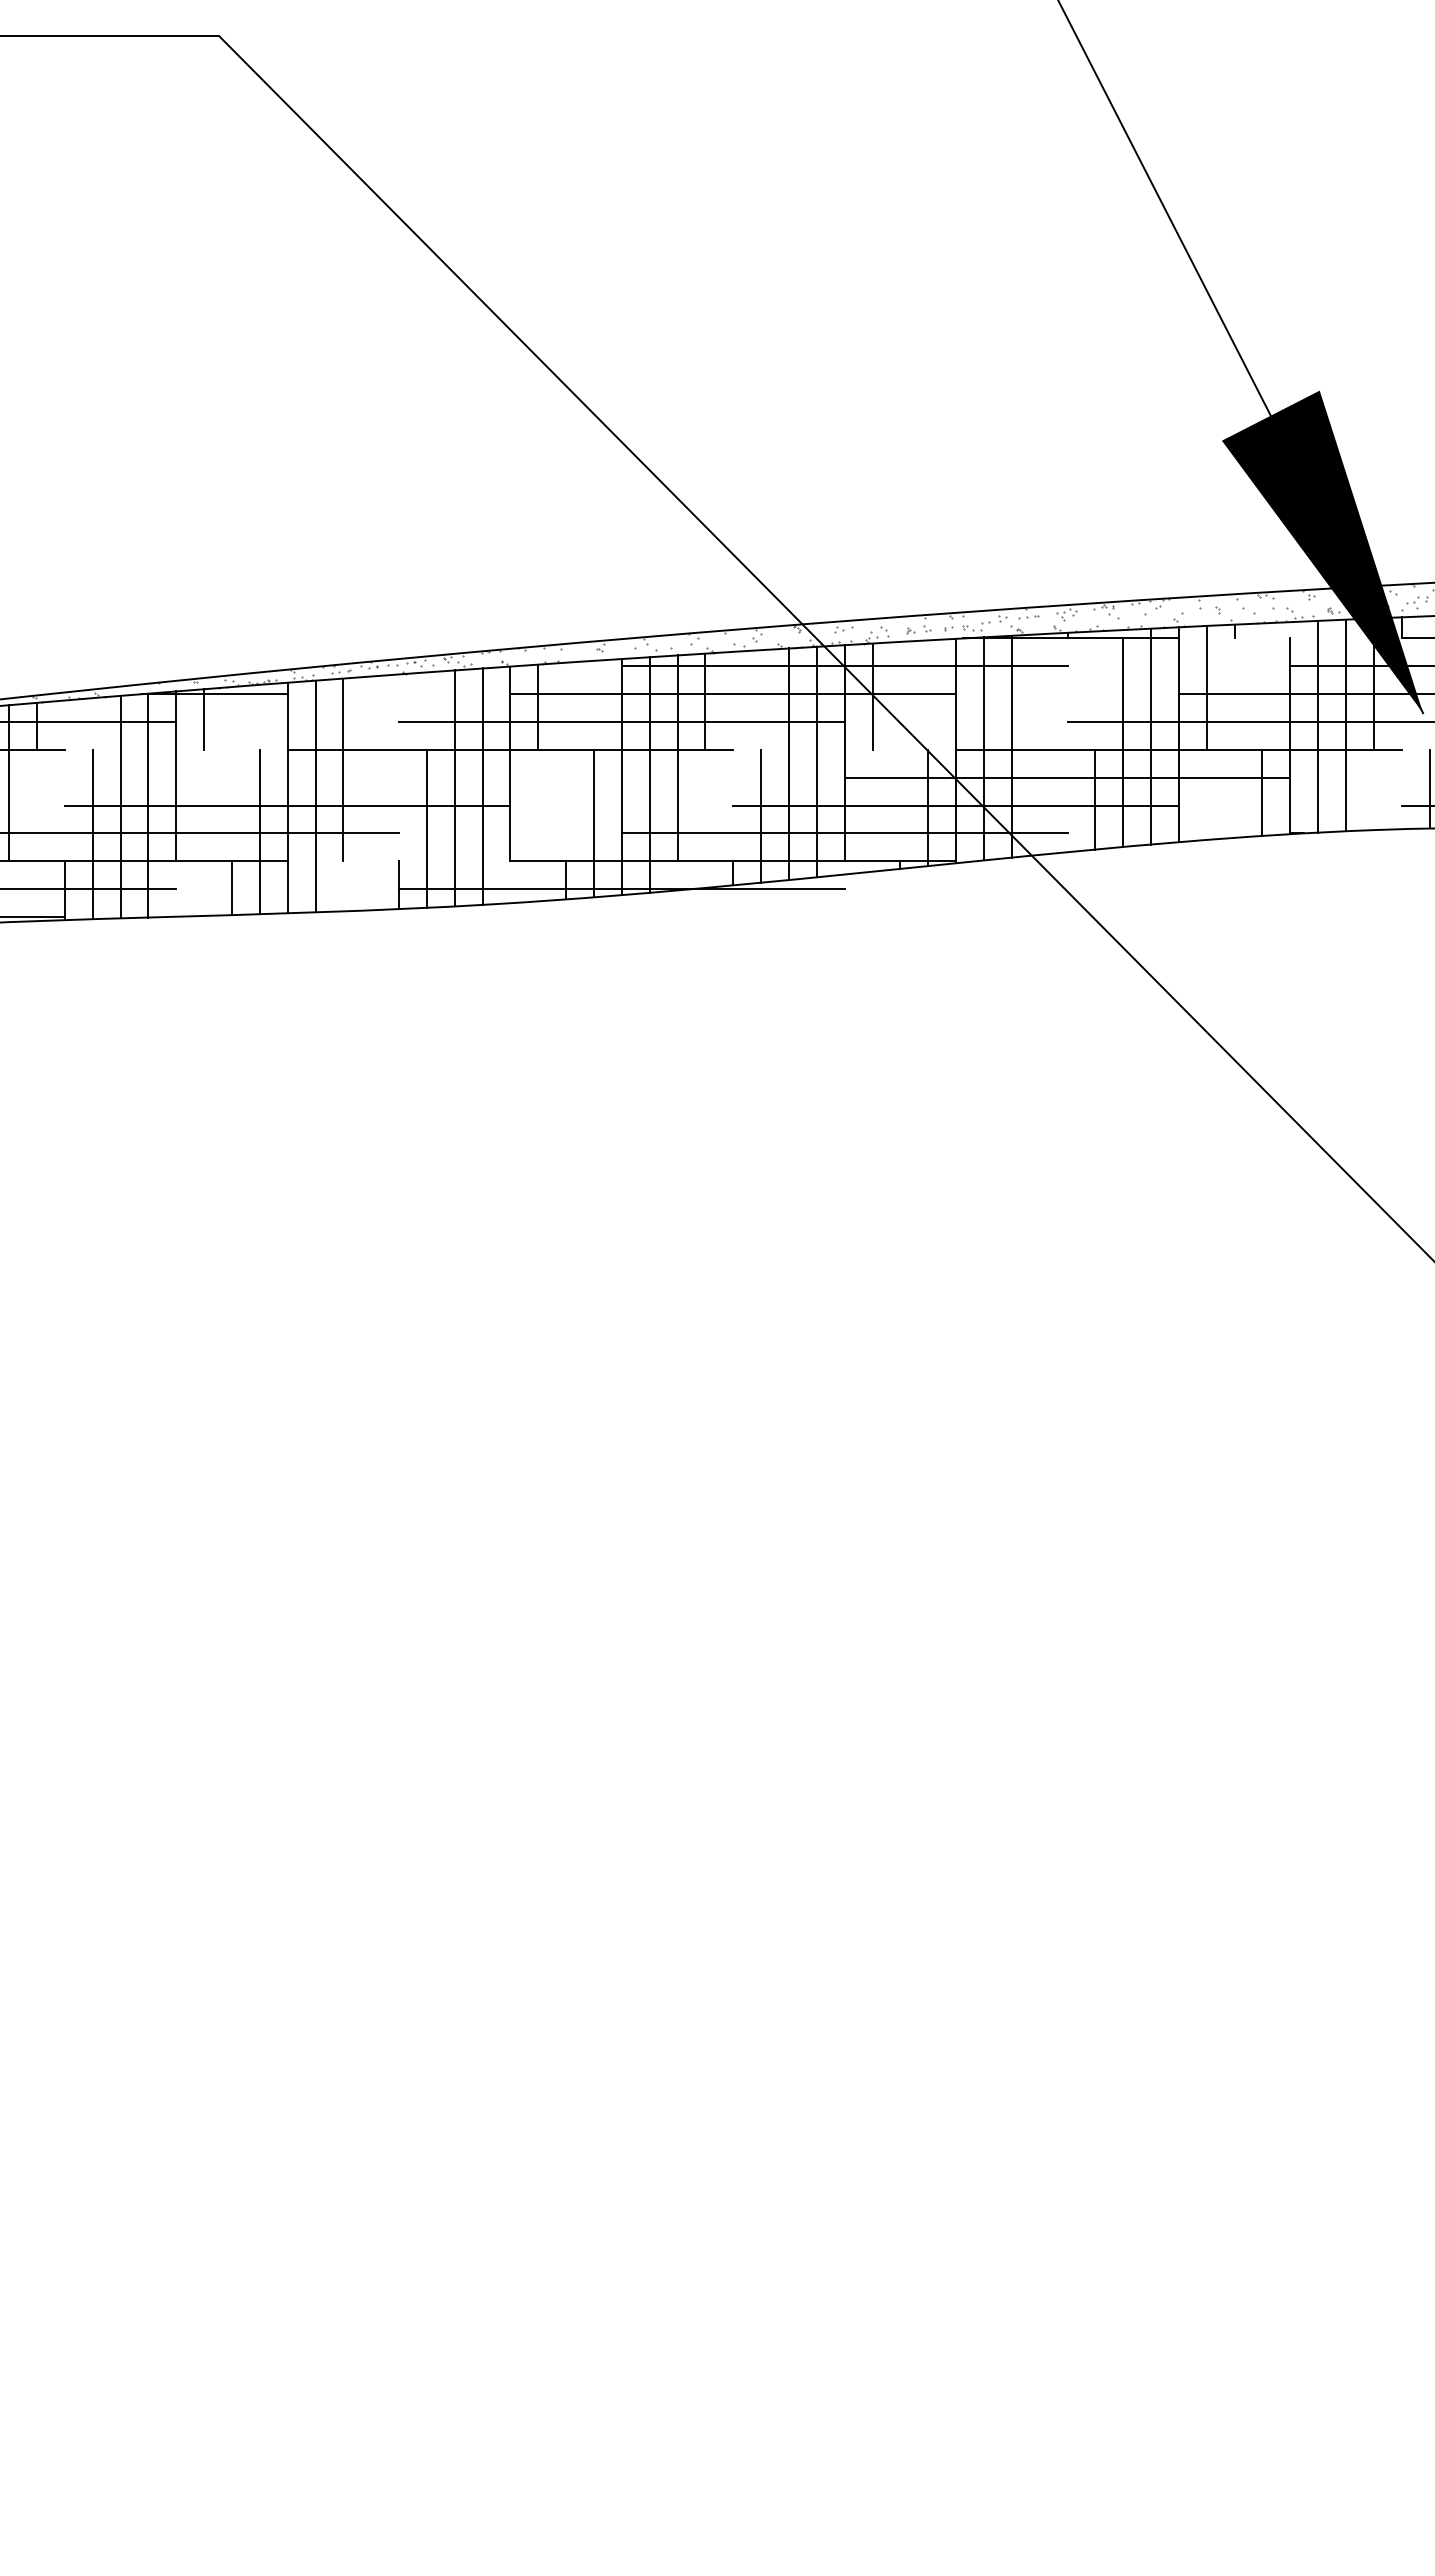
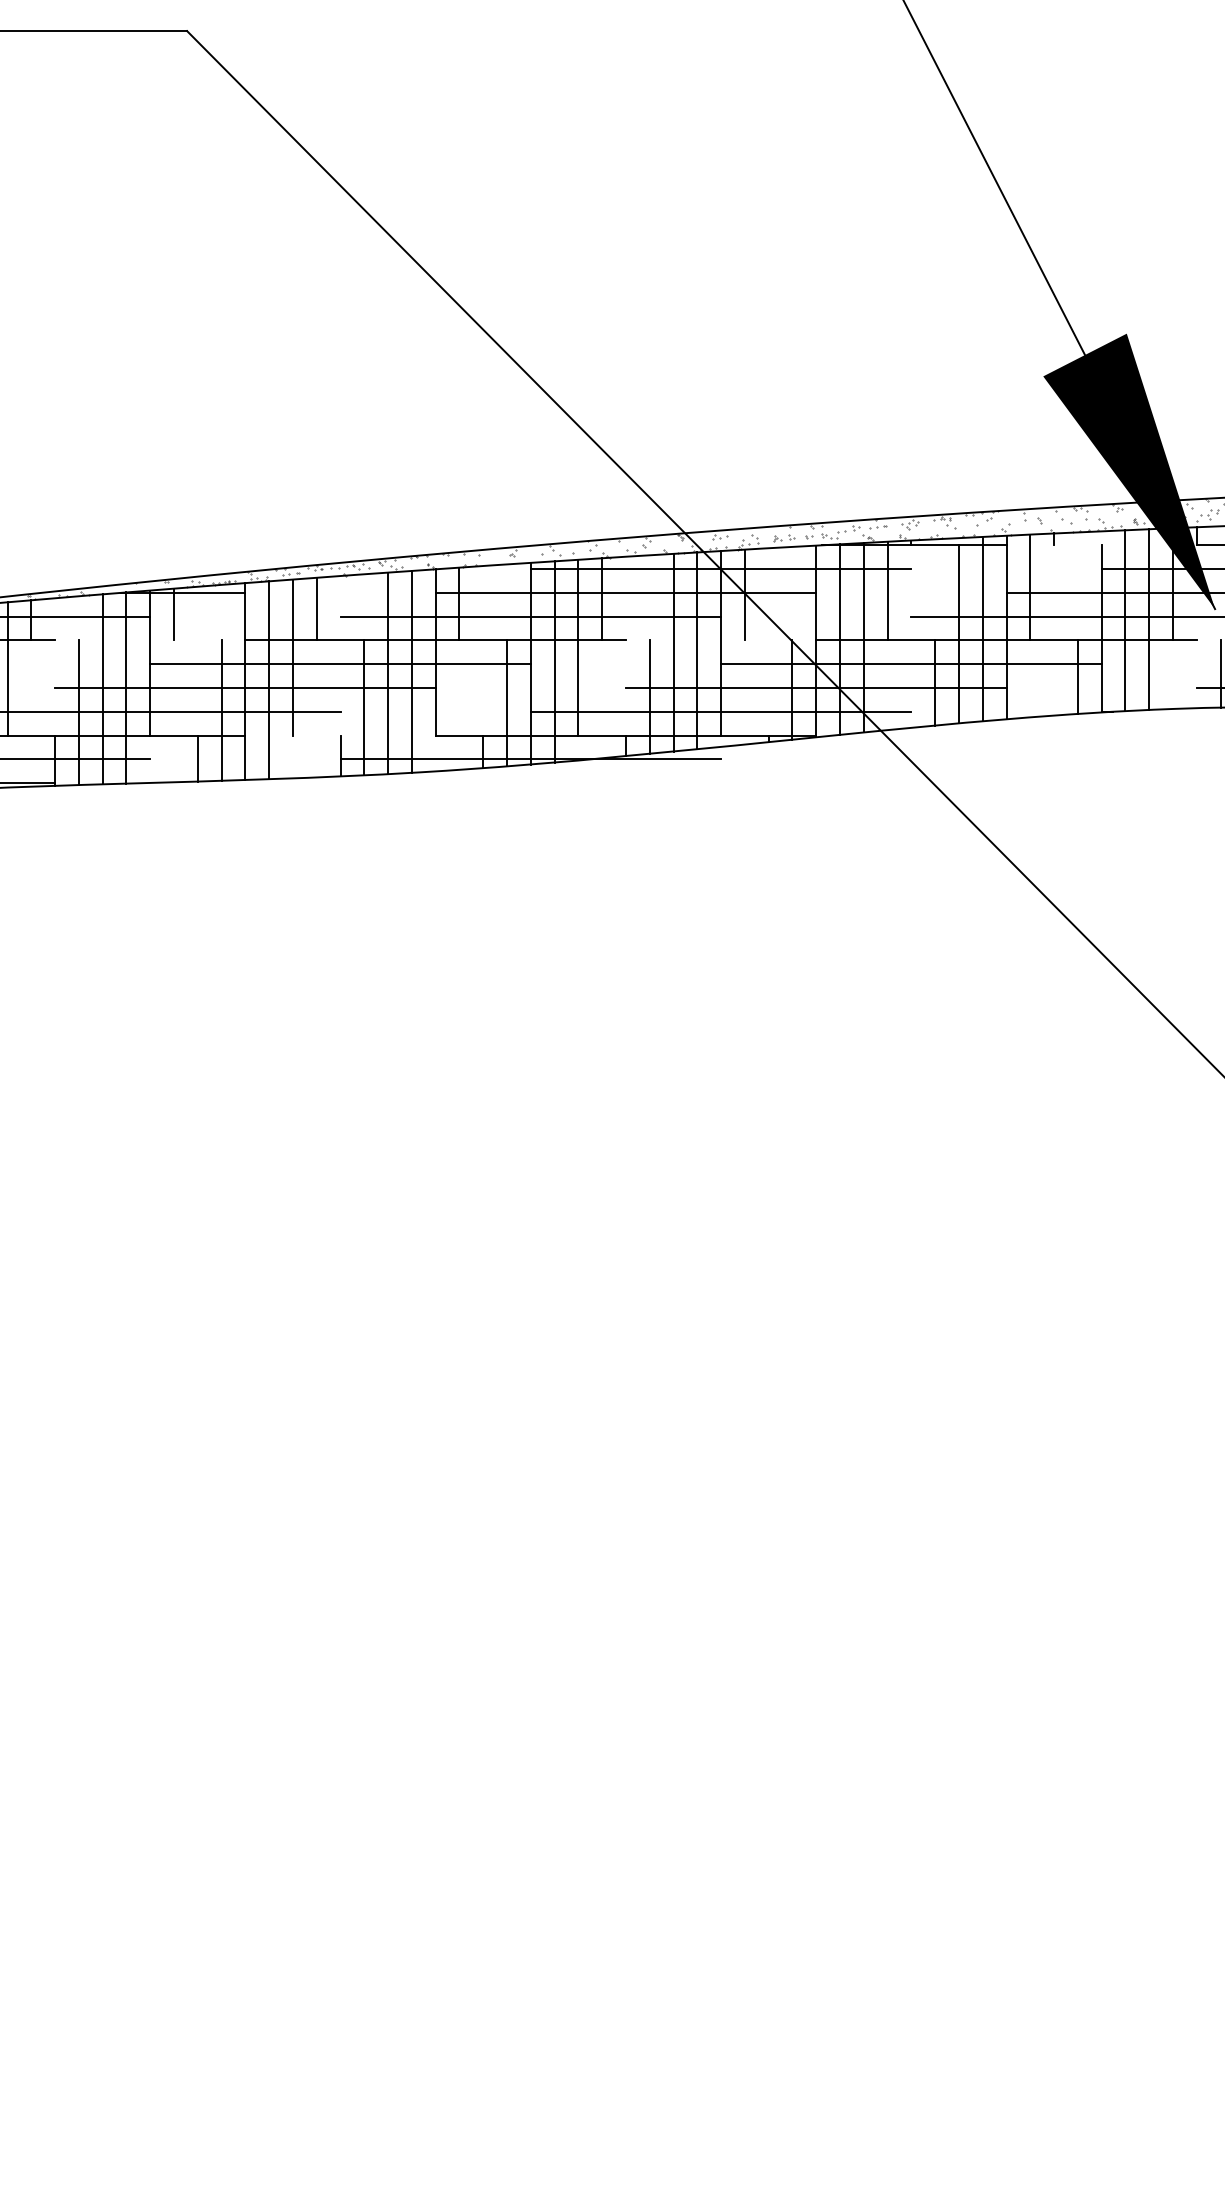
line: (1039, 691) -> (887, 590), added
line: (371, 712) -> (317, 608), added
line: (398, 777) -> (340, 664), added

